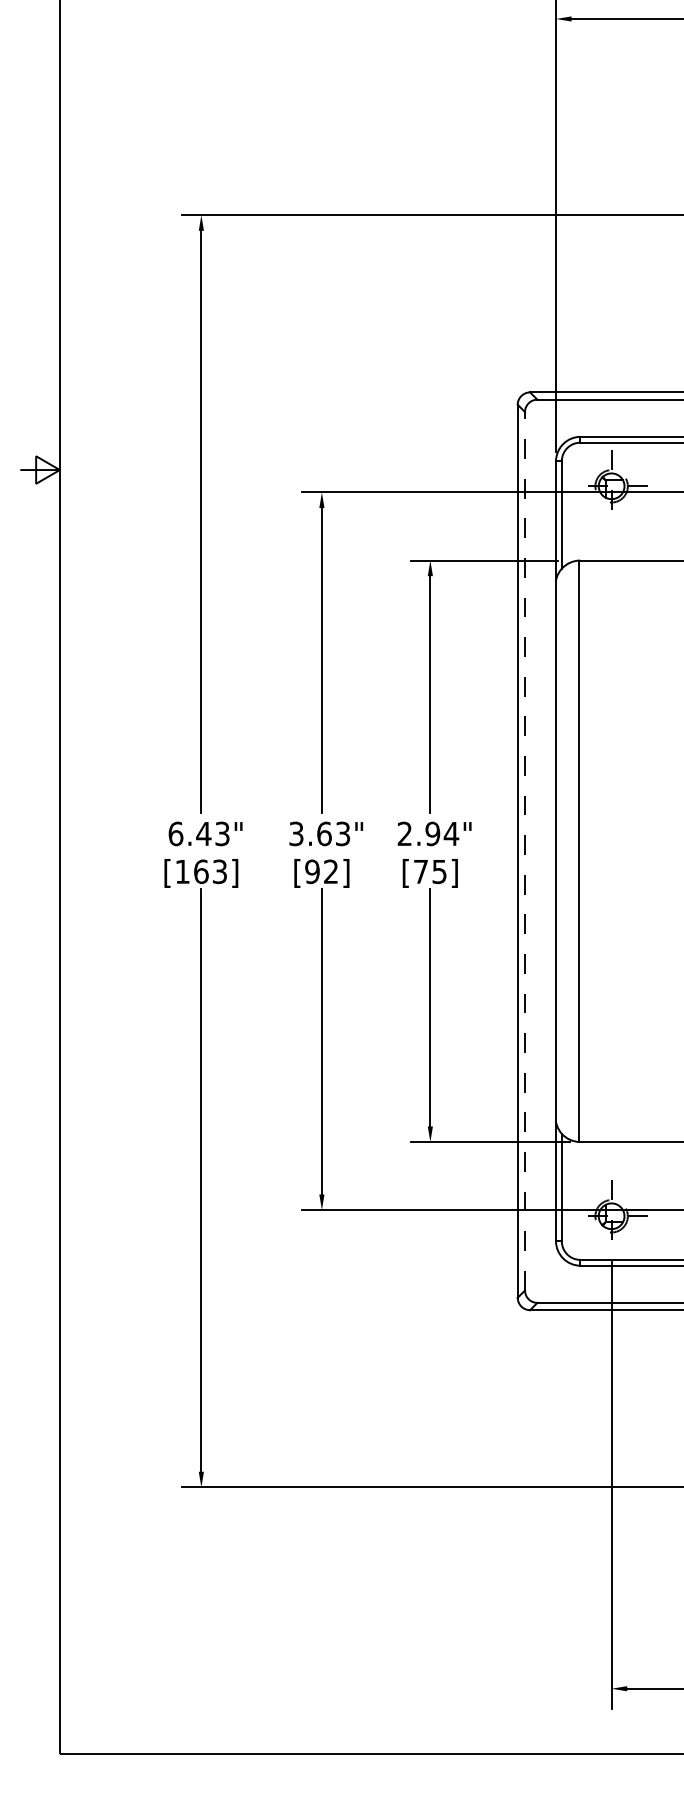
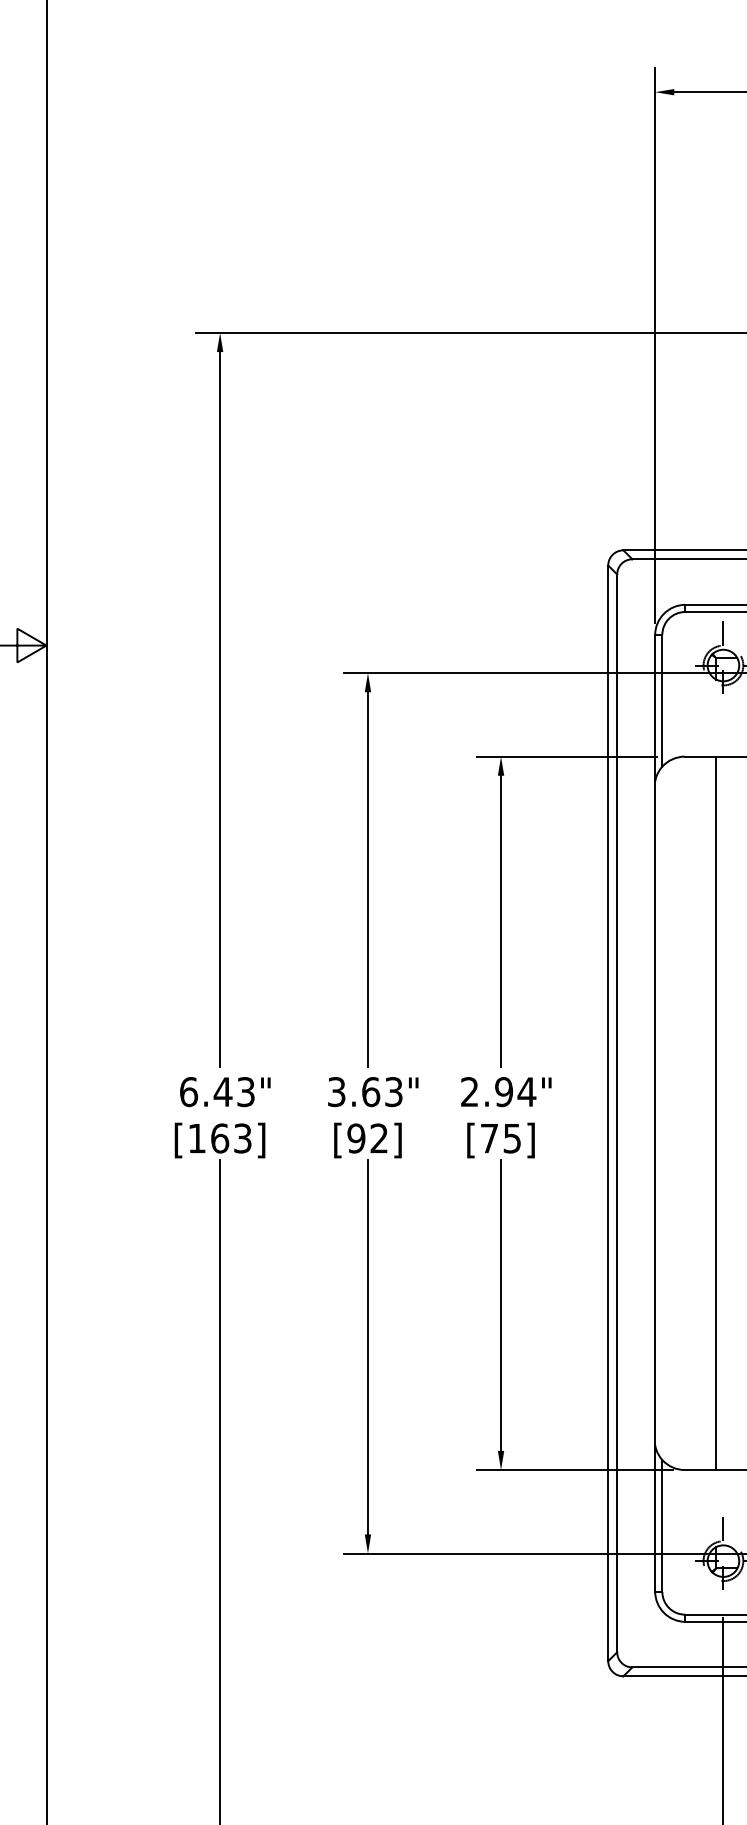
line: (525, 850) -> (617, 1112), dashed -> solid
line: (578, 851) -> (715, 1113), moved

